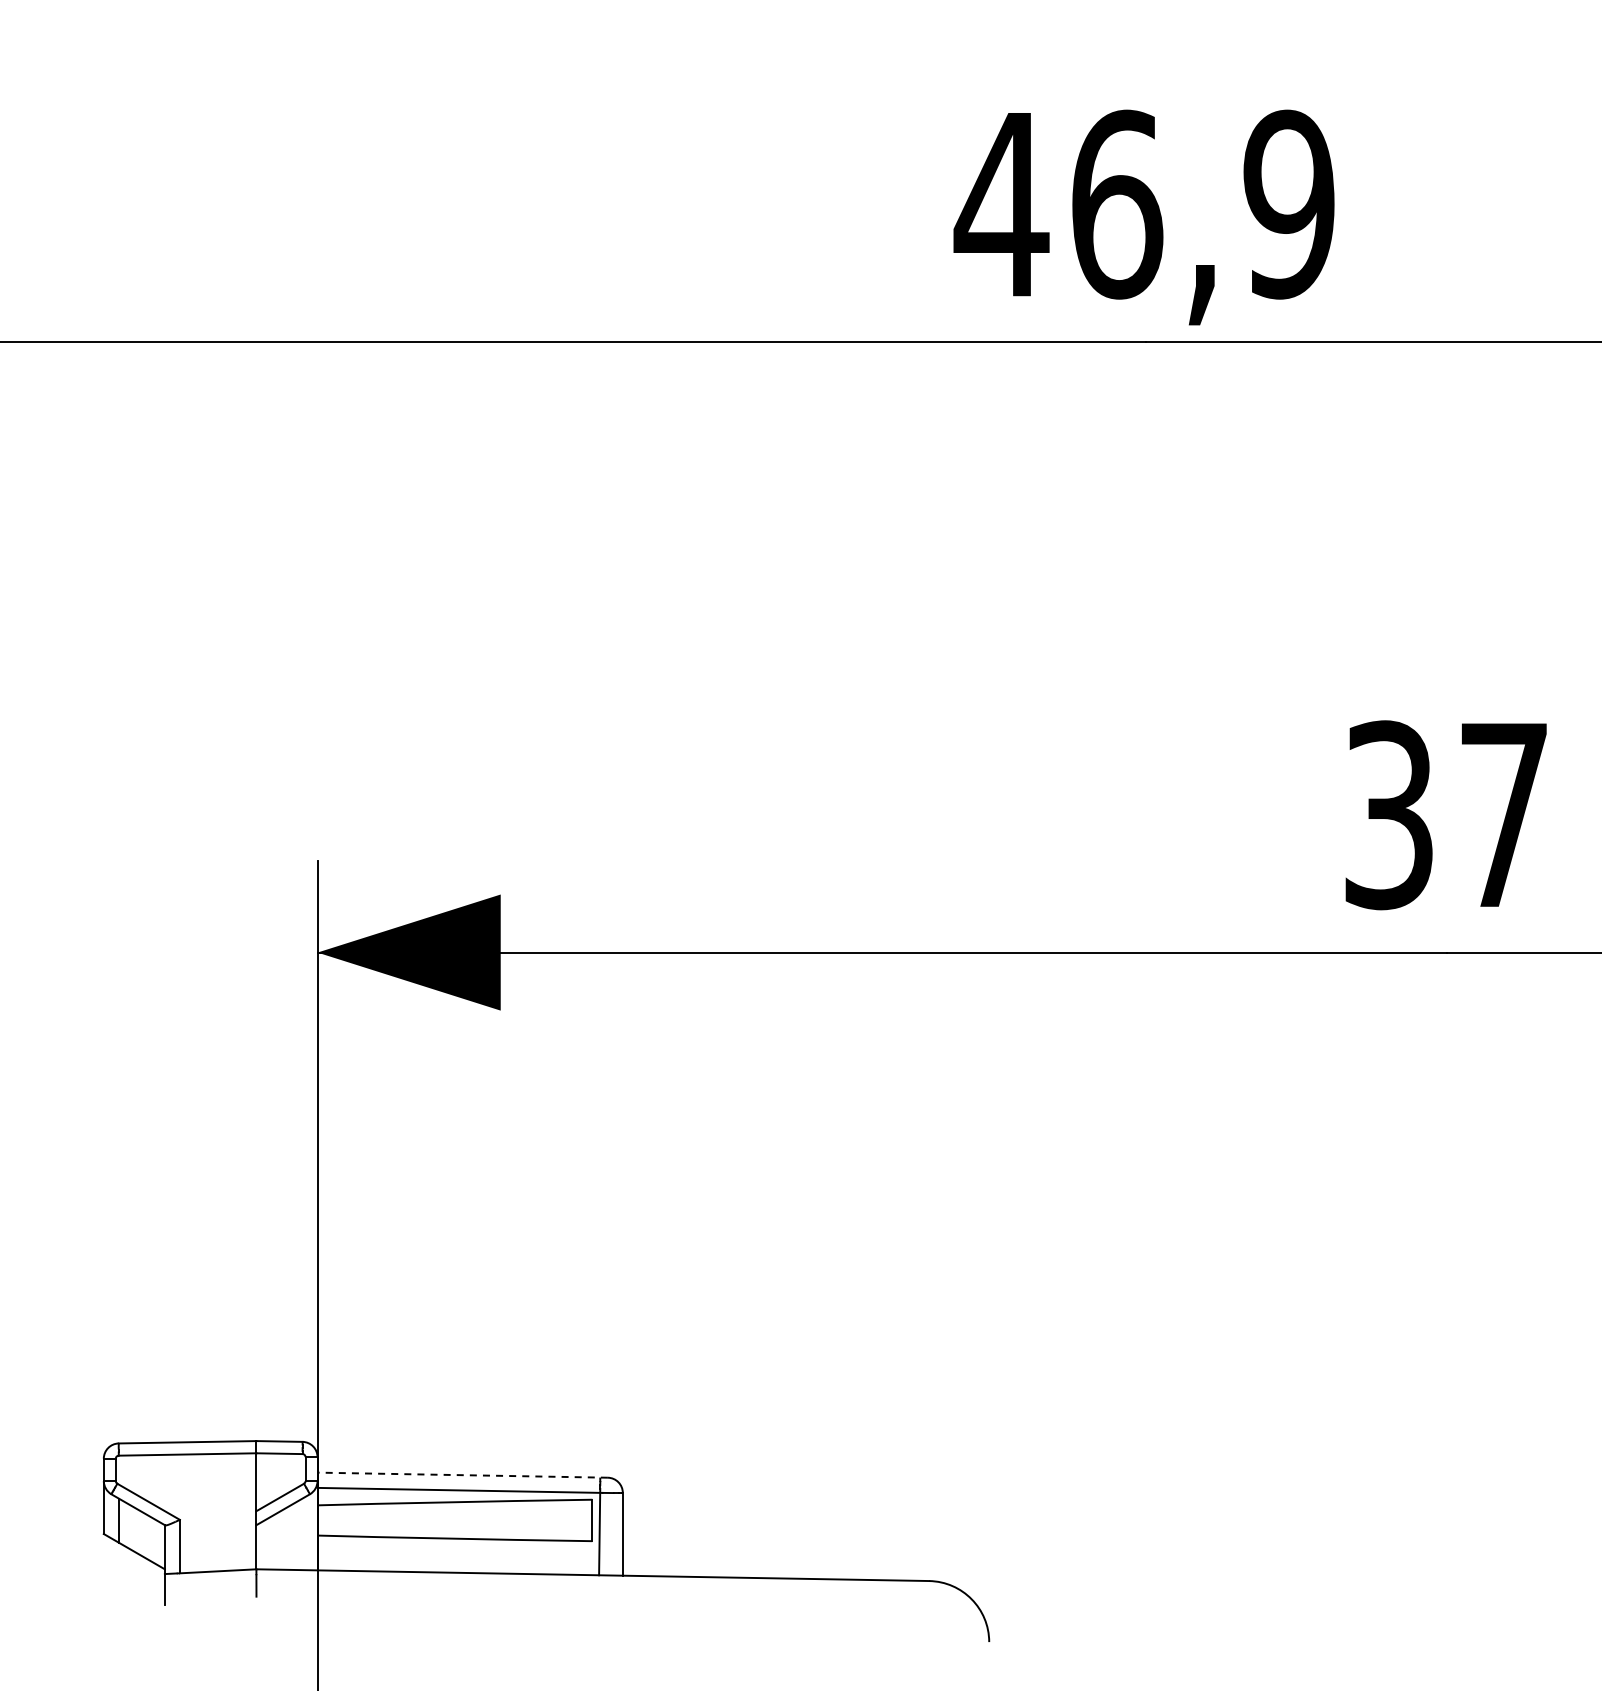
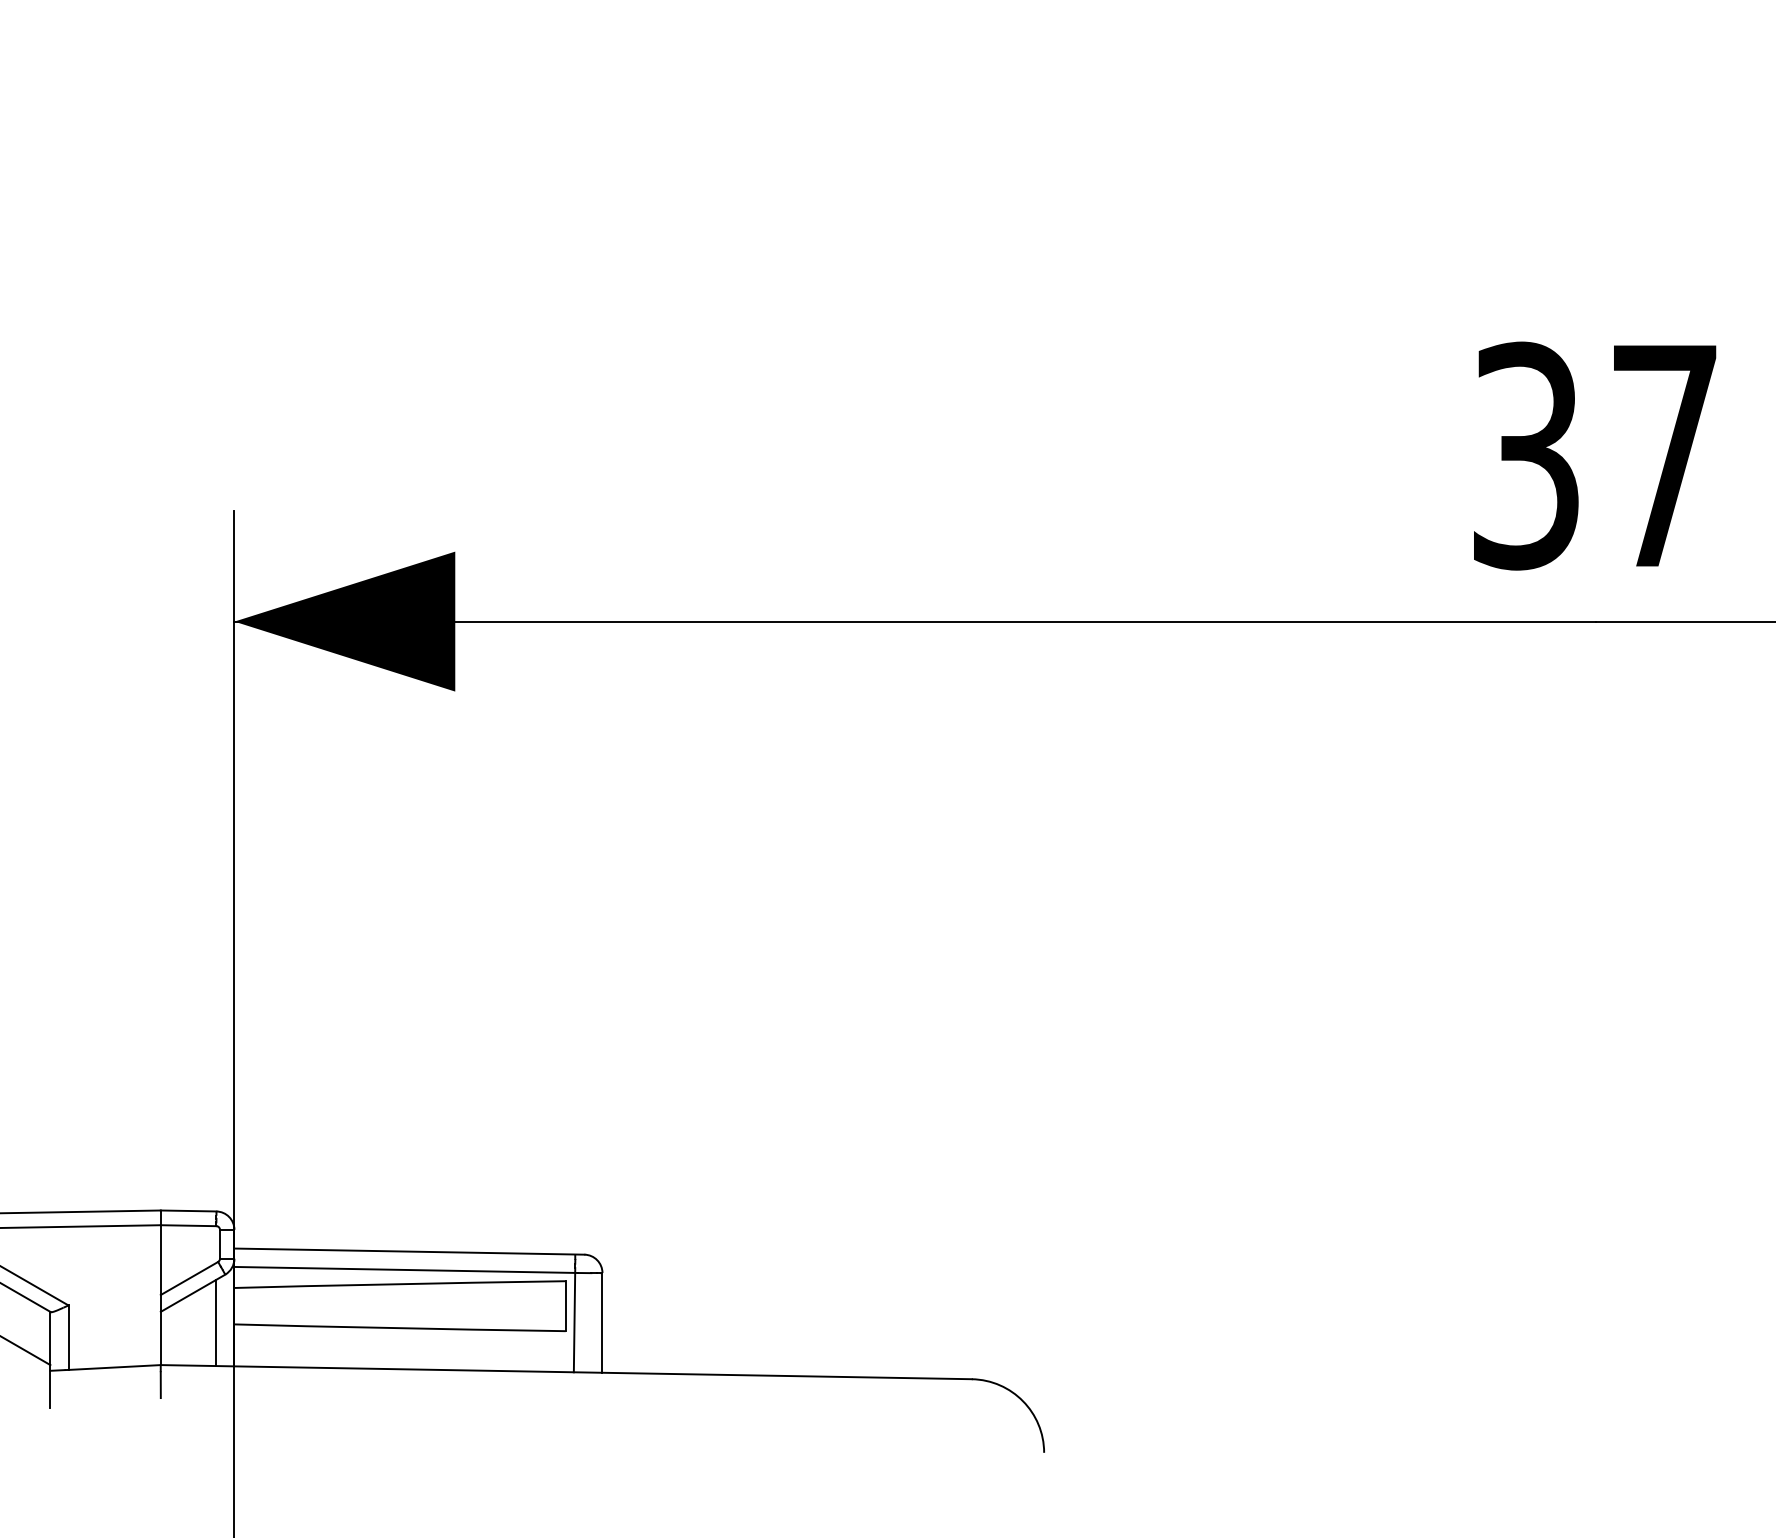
line: (462, 1475) -> (409, 1251), dashed -> solid
line: (302, 1534) -> (216, 1323), added

